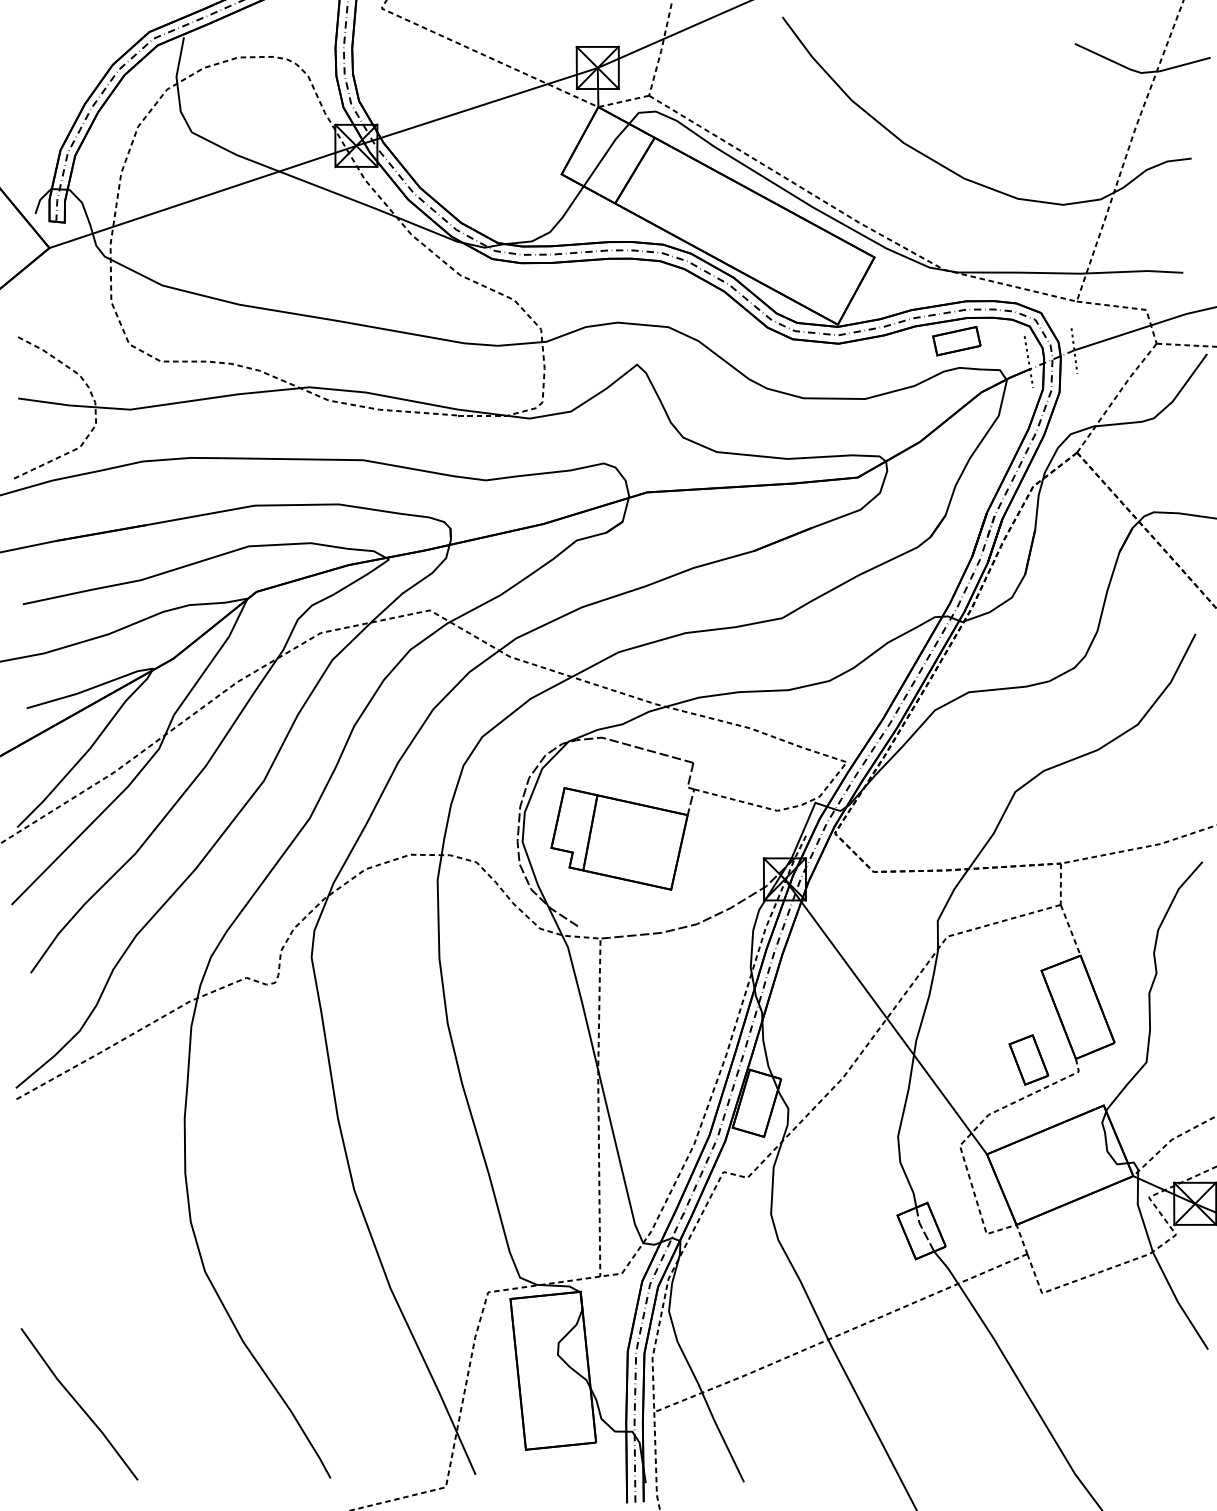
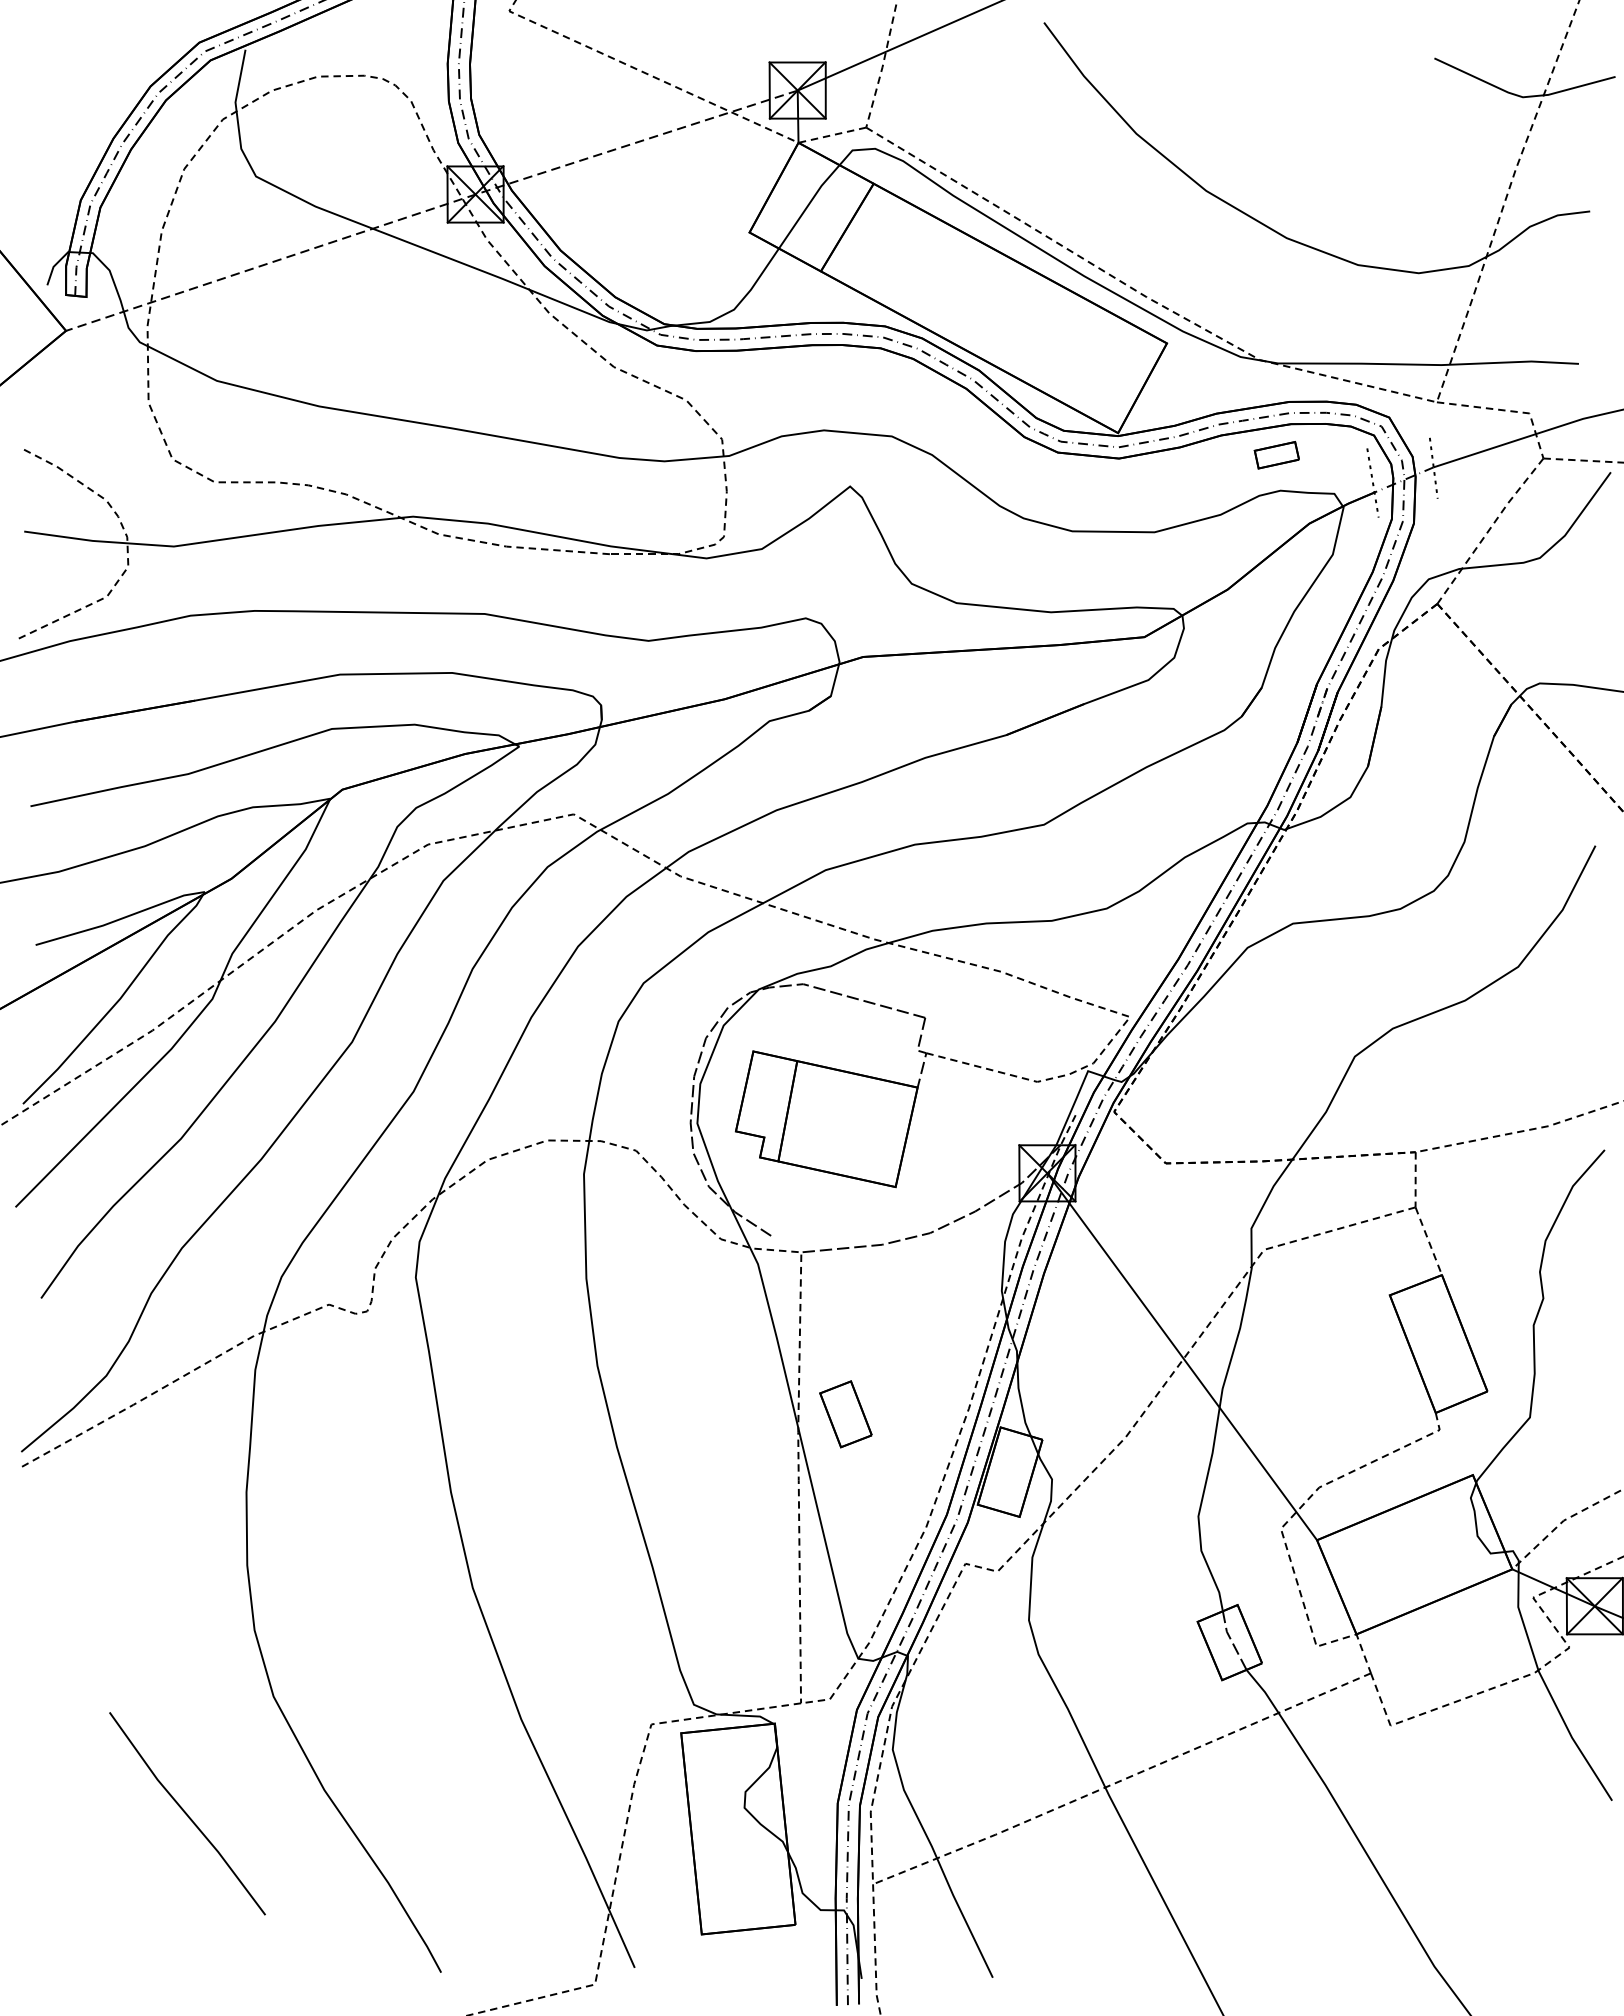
line: (323, 156) -> (431, 208), solid -> dashed
part: (956, 341) -> (1276, 455), size x0.7
part: (1028, 1059) -> (845, 1413), moved
line: (79, 1404) -> (187, 1813), moved

